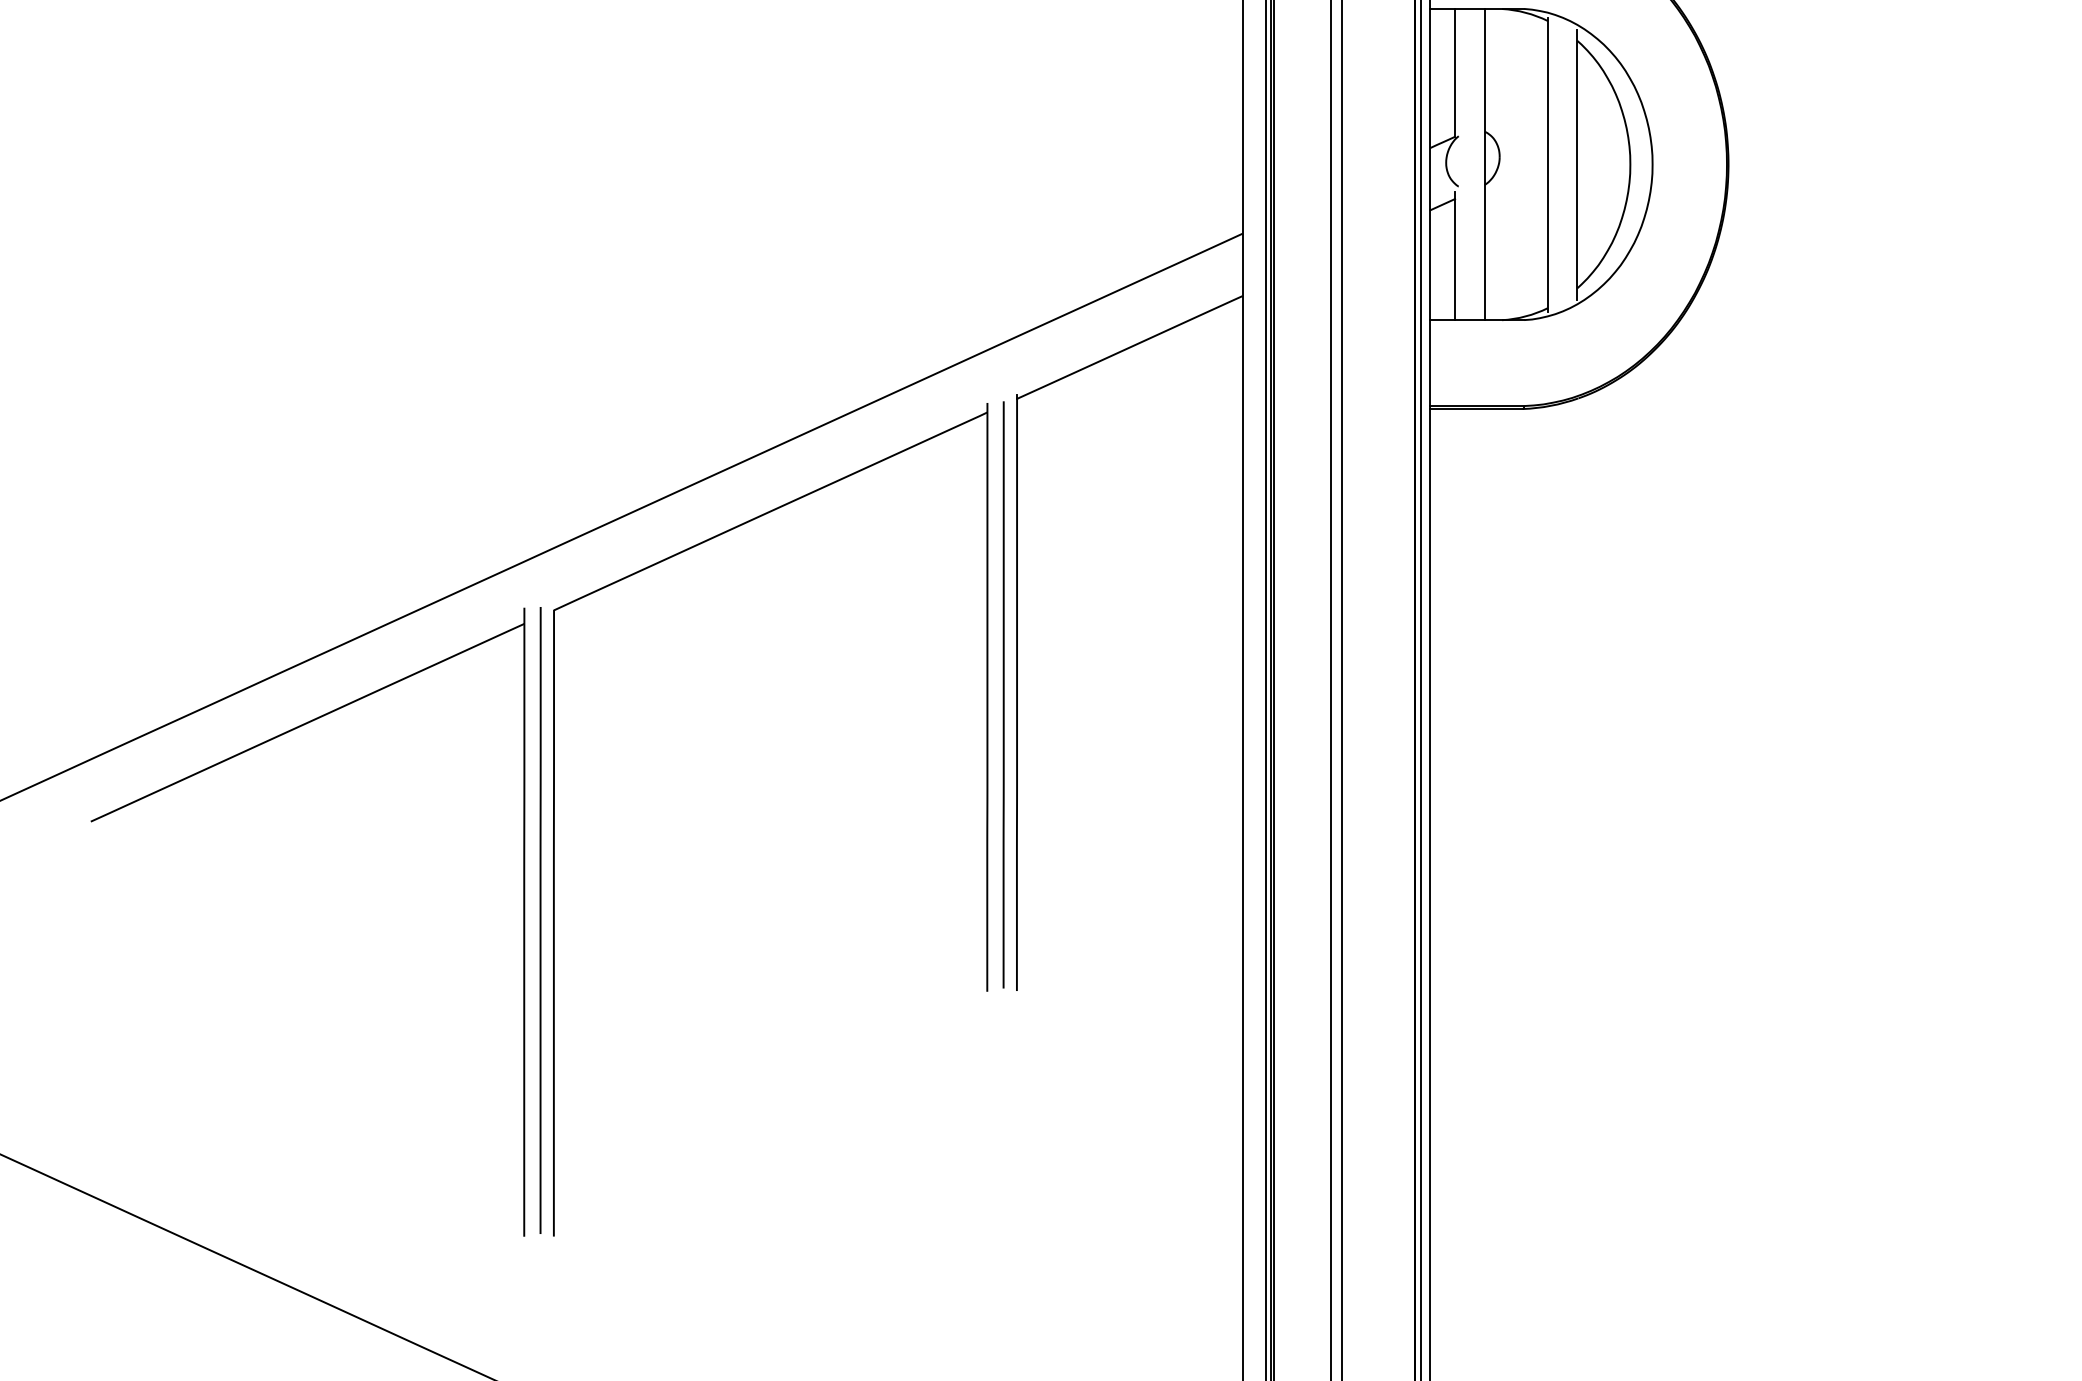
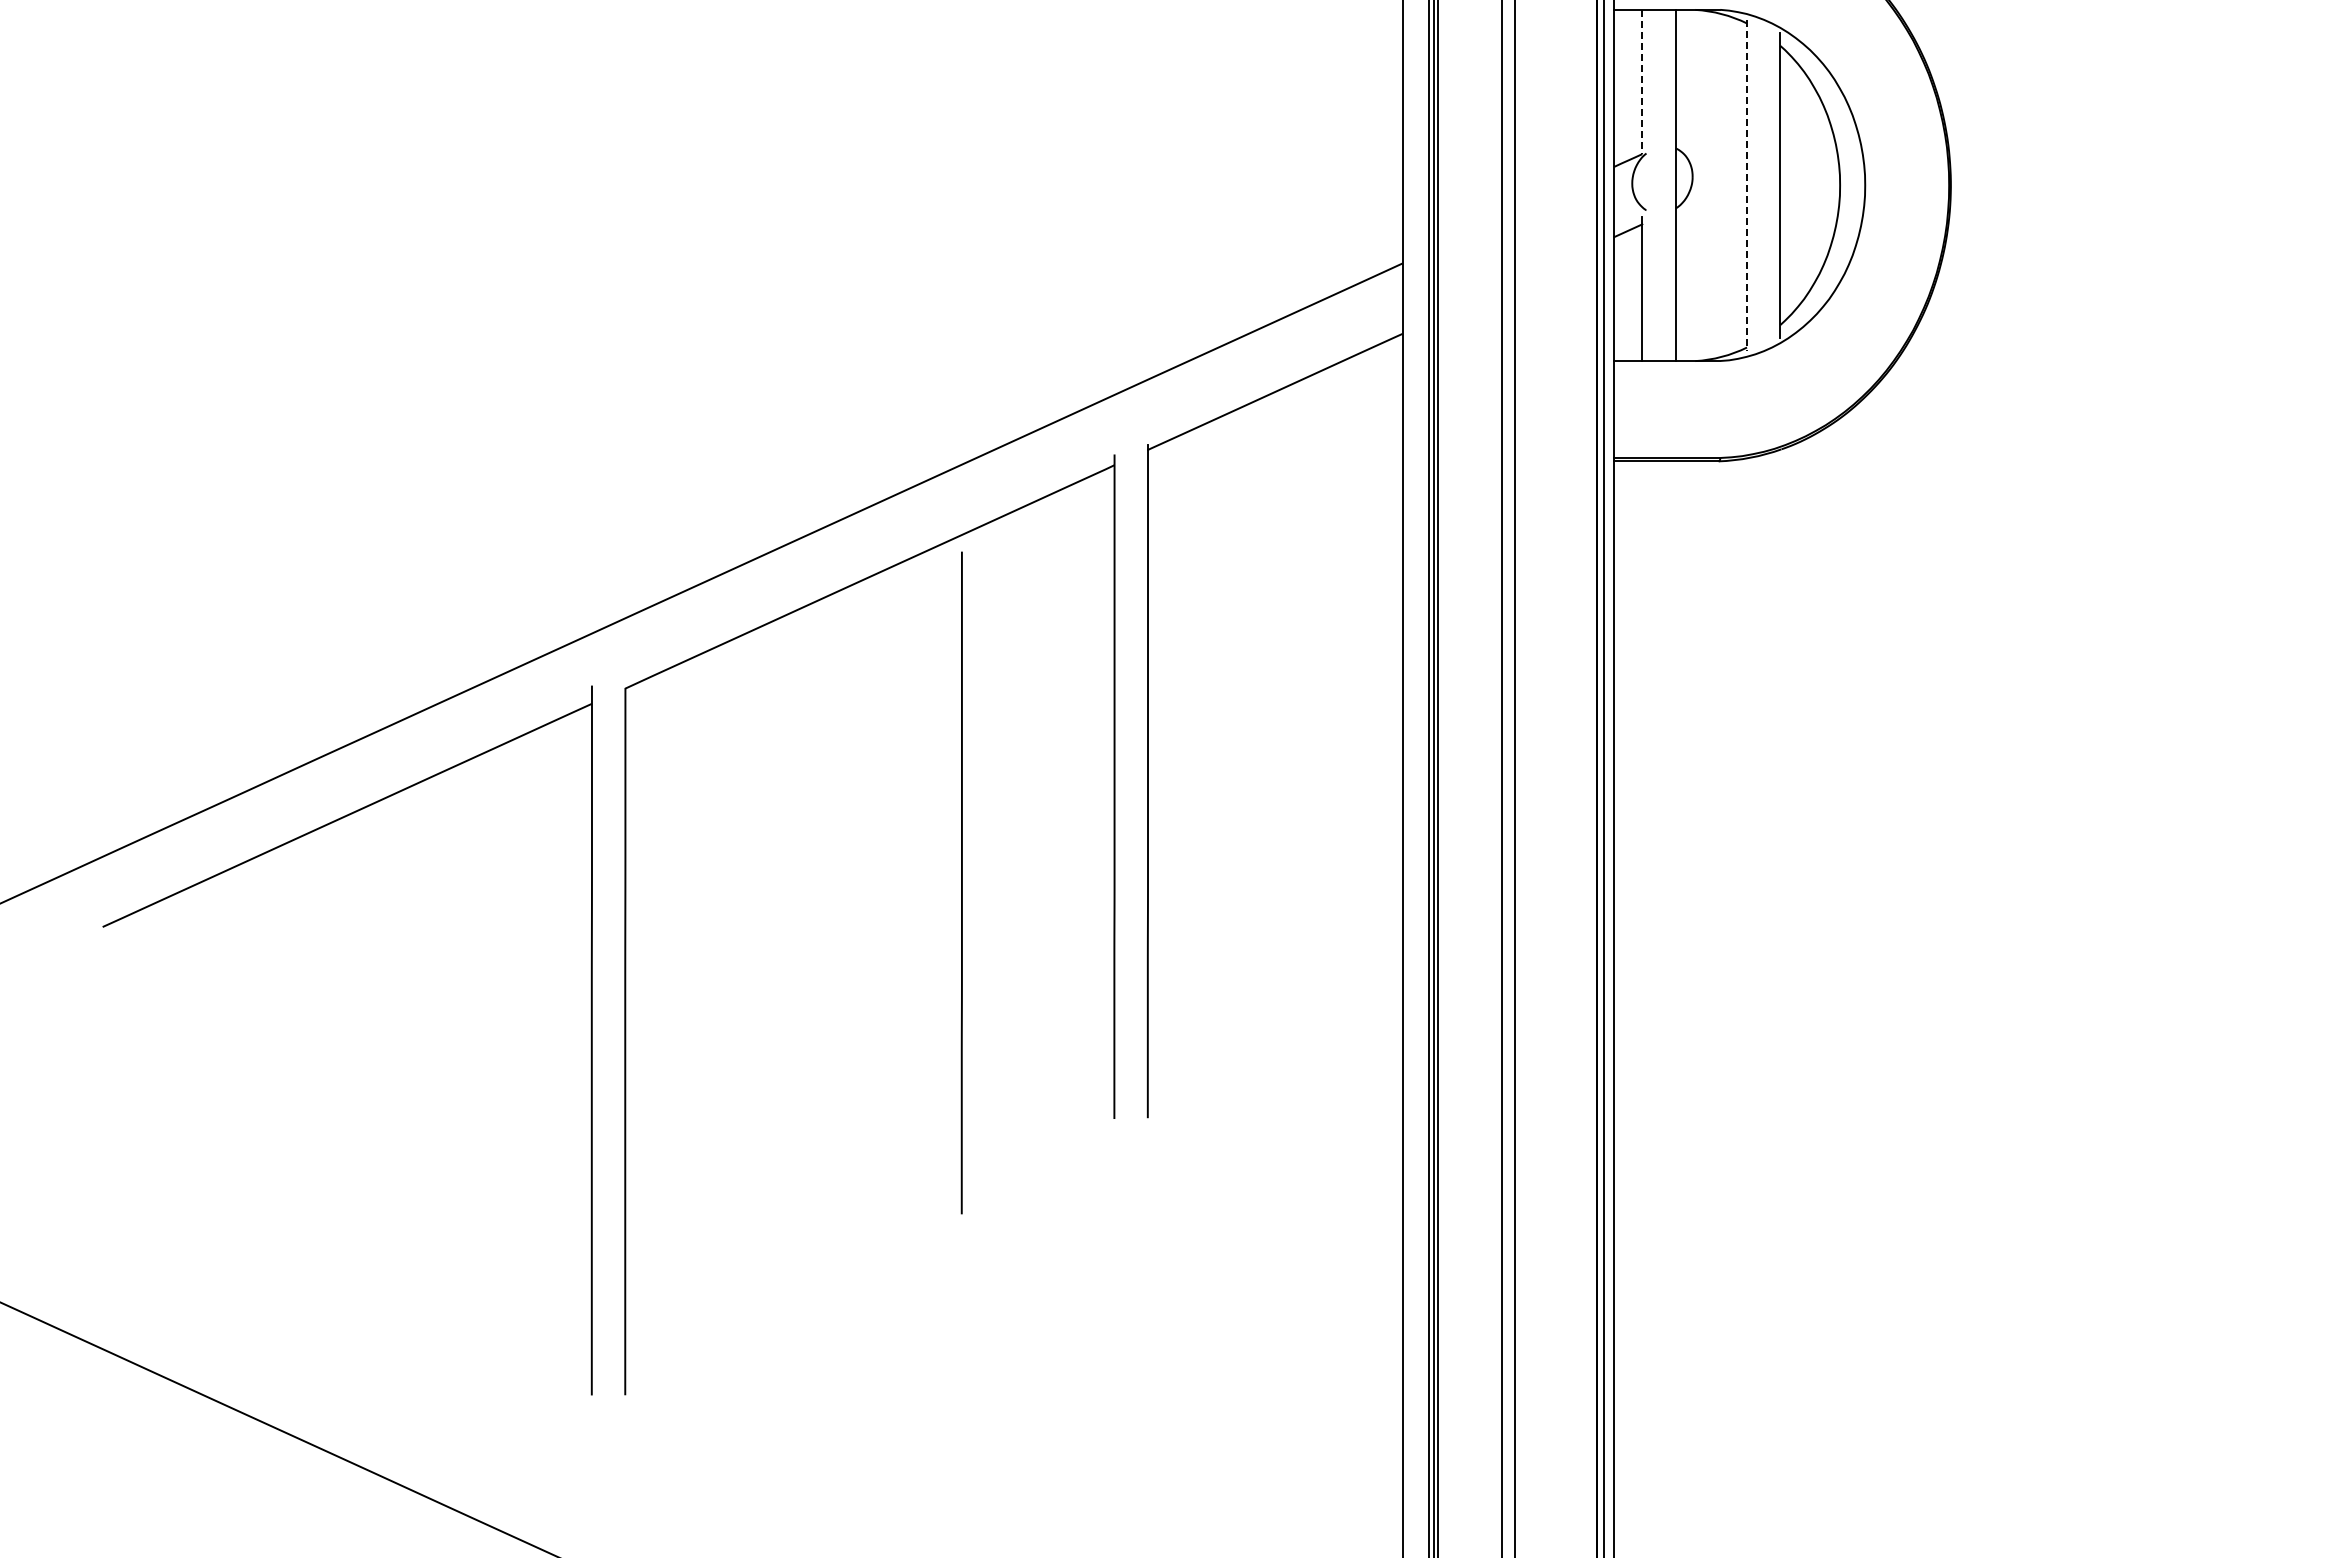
line: (1455, 73) -> (1642, 82), solid -> dashed
line: (1547, 164) -> (1746, 185), solid -> dashed
line: (1003, 694) -> (961, 882), moved
line: (540, 920) -> (610, 1038), removed

